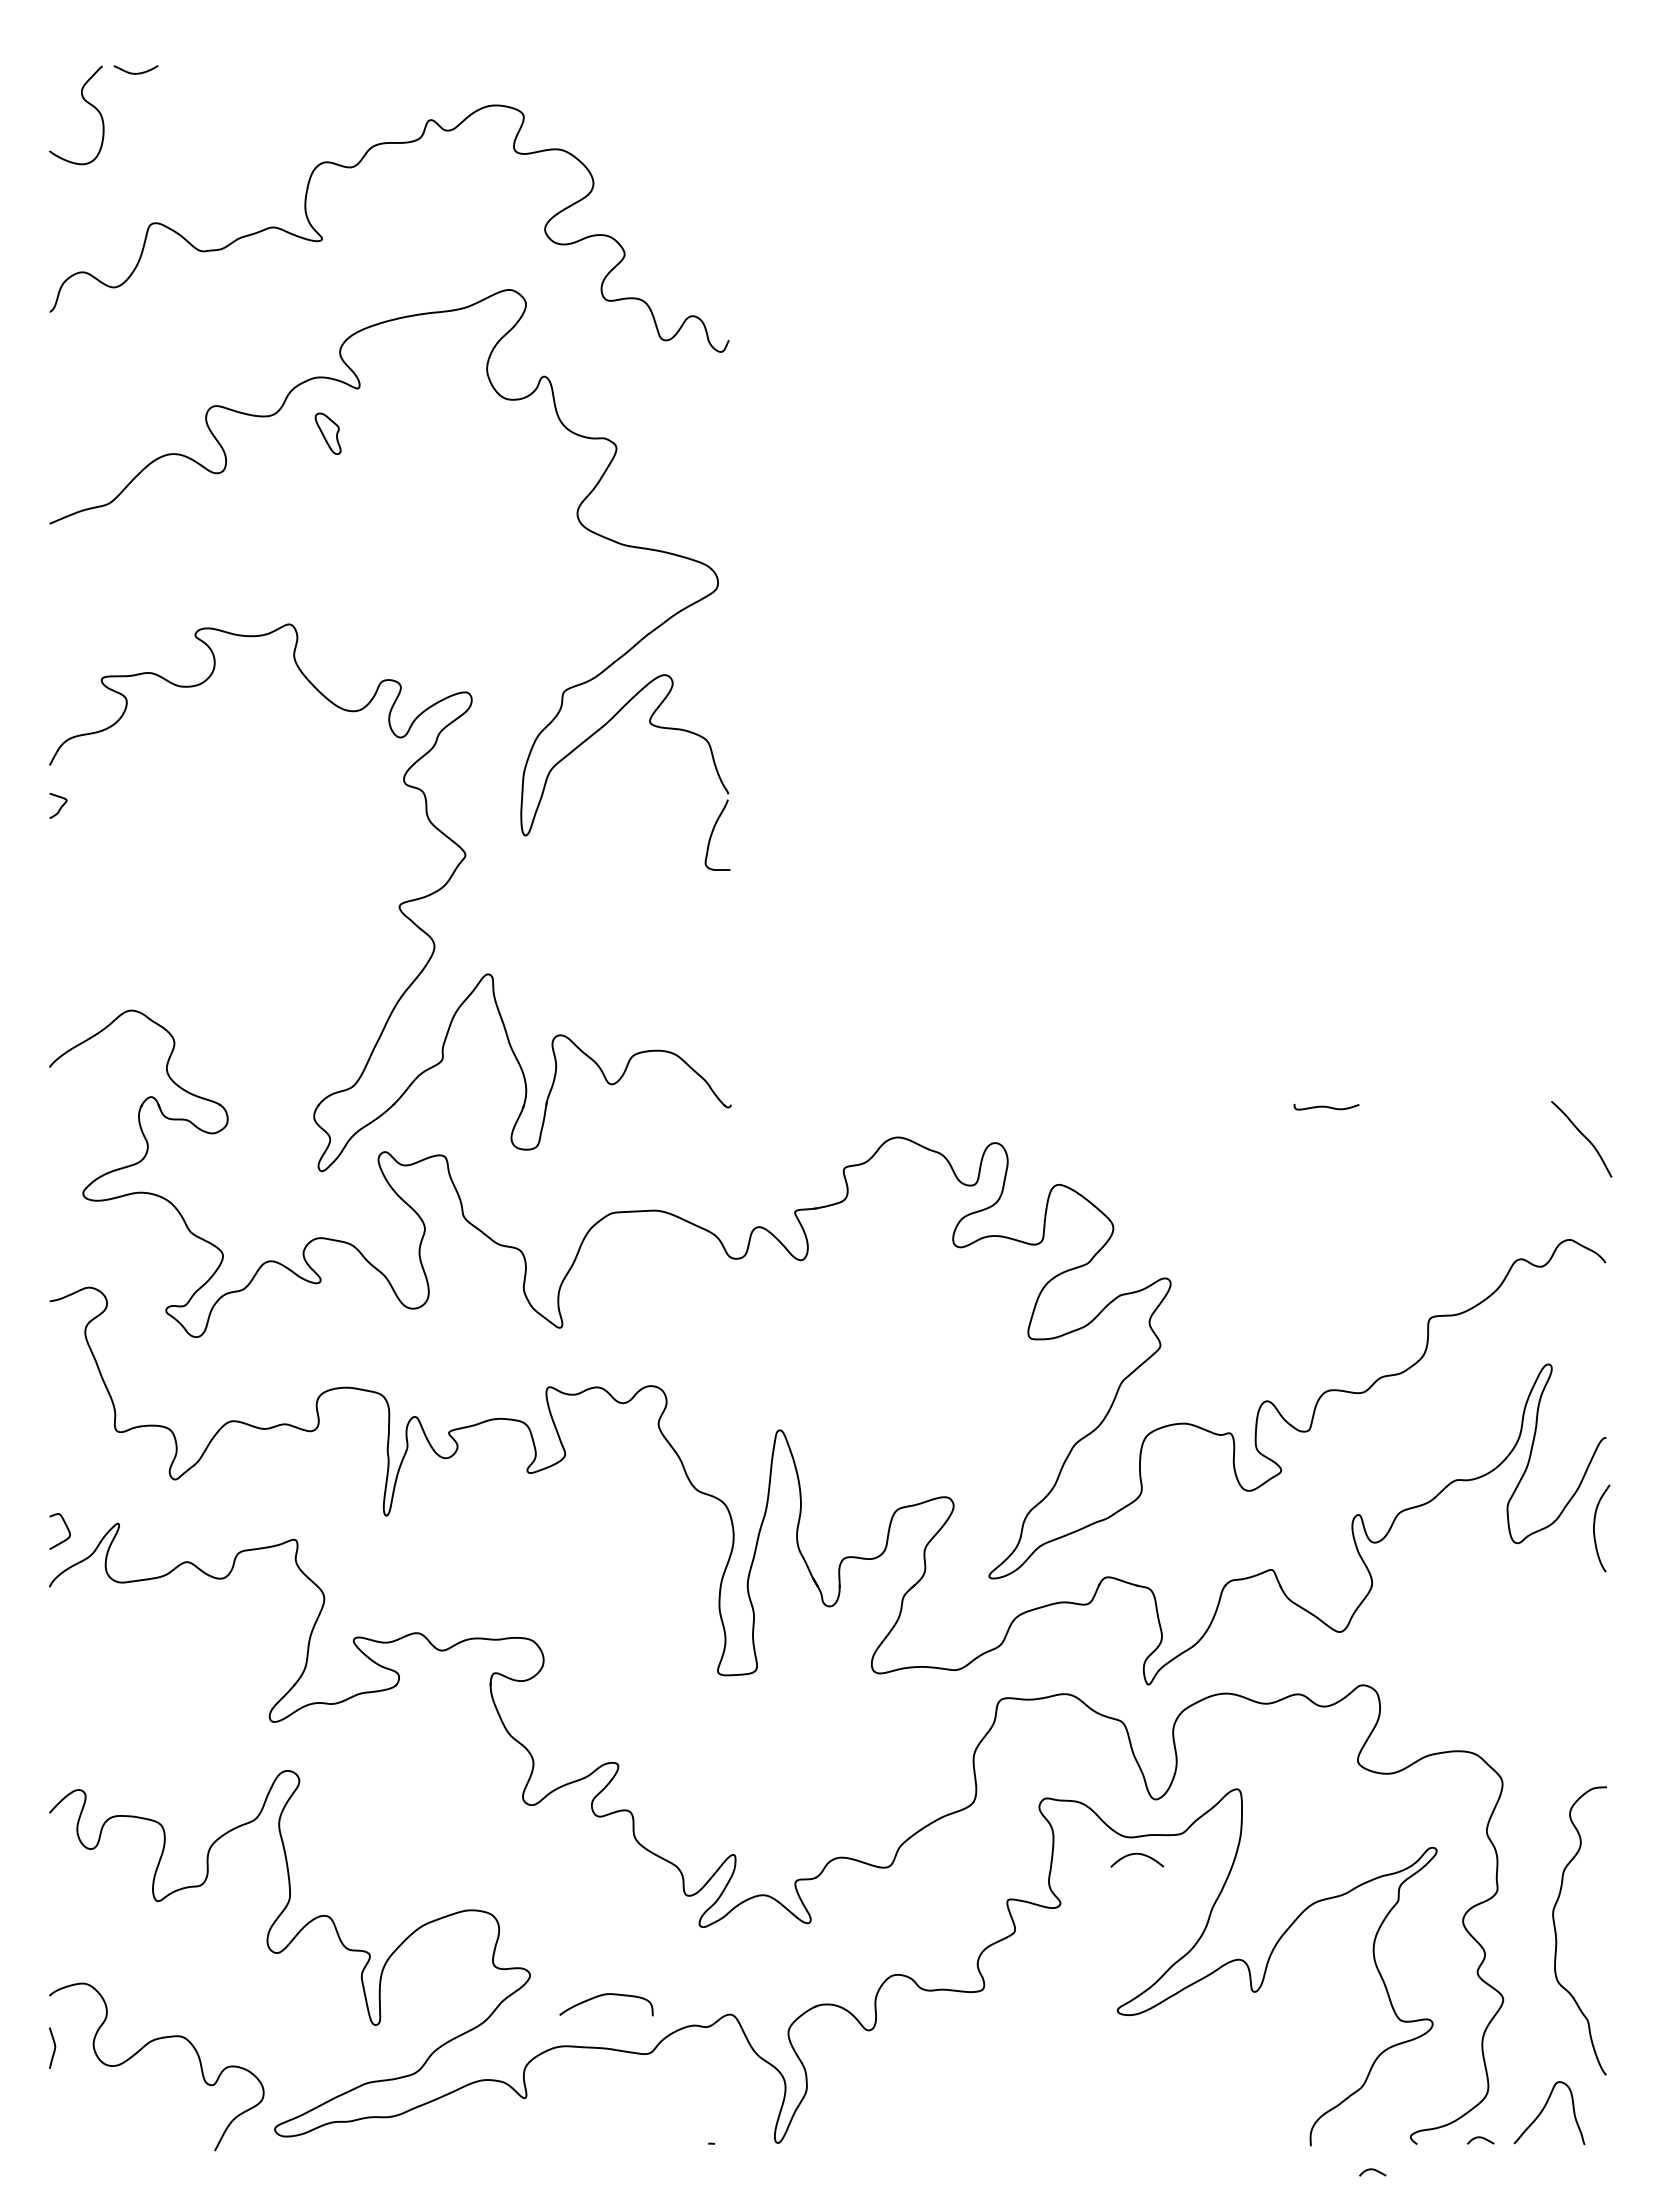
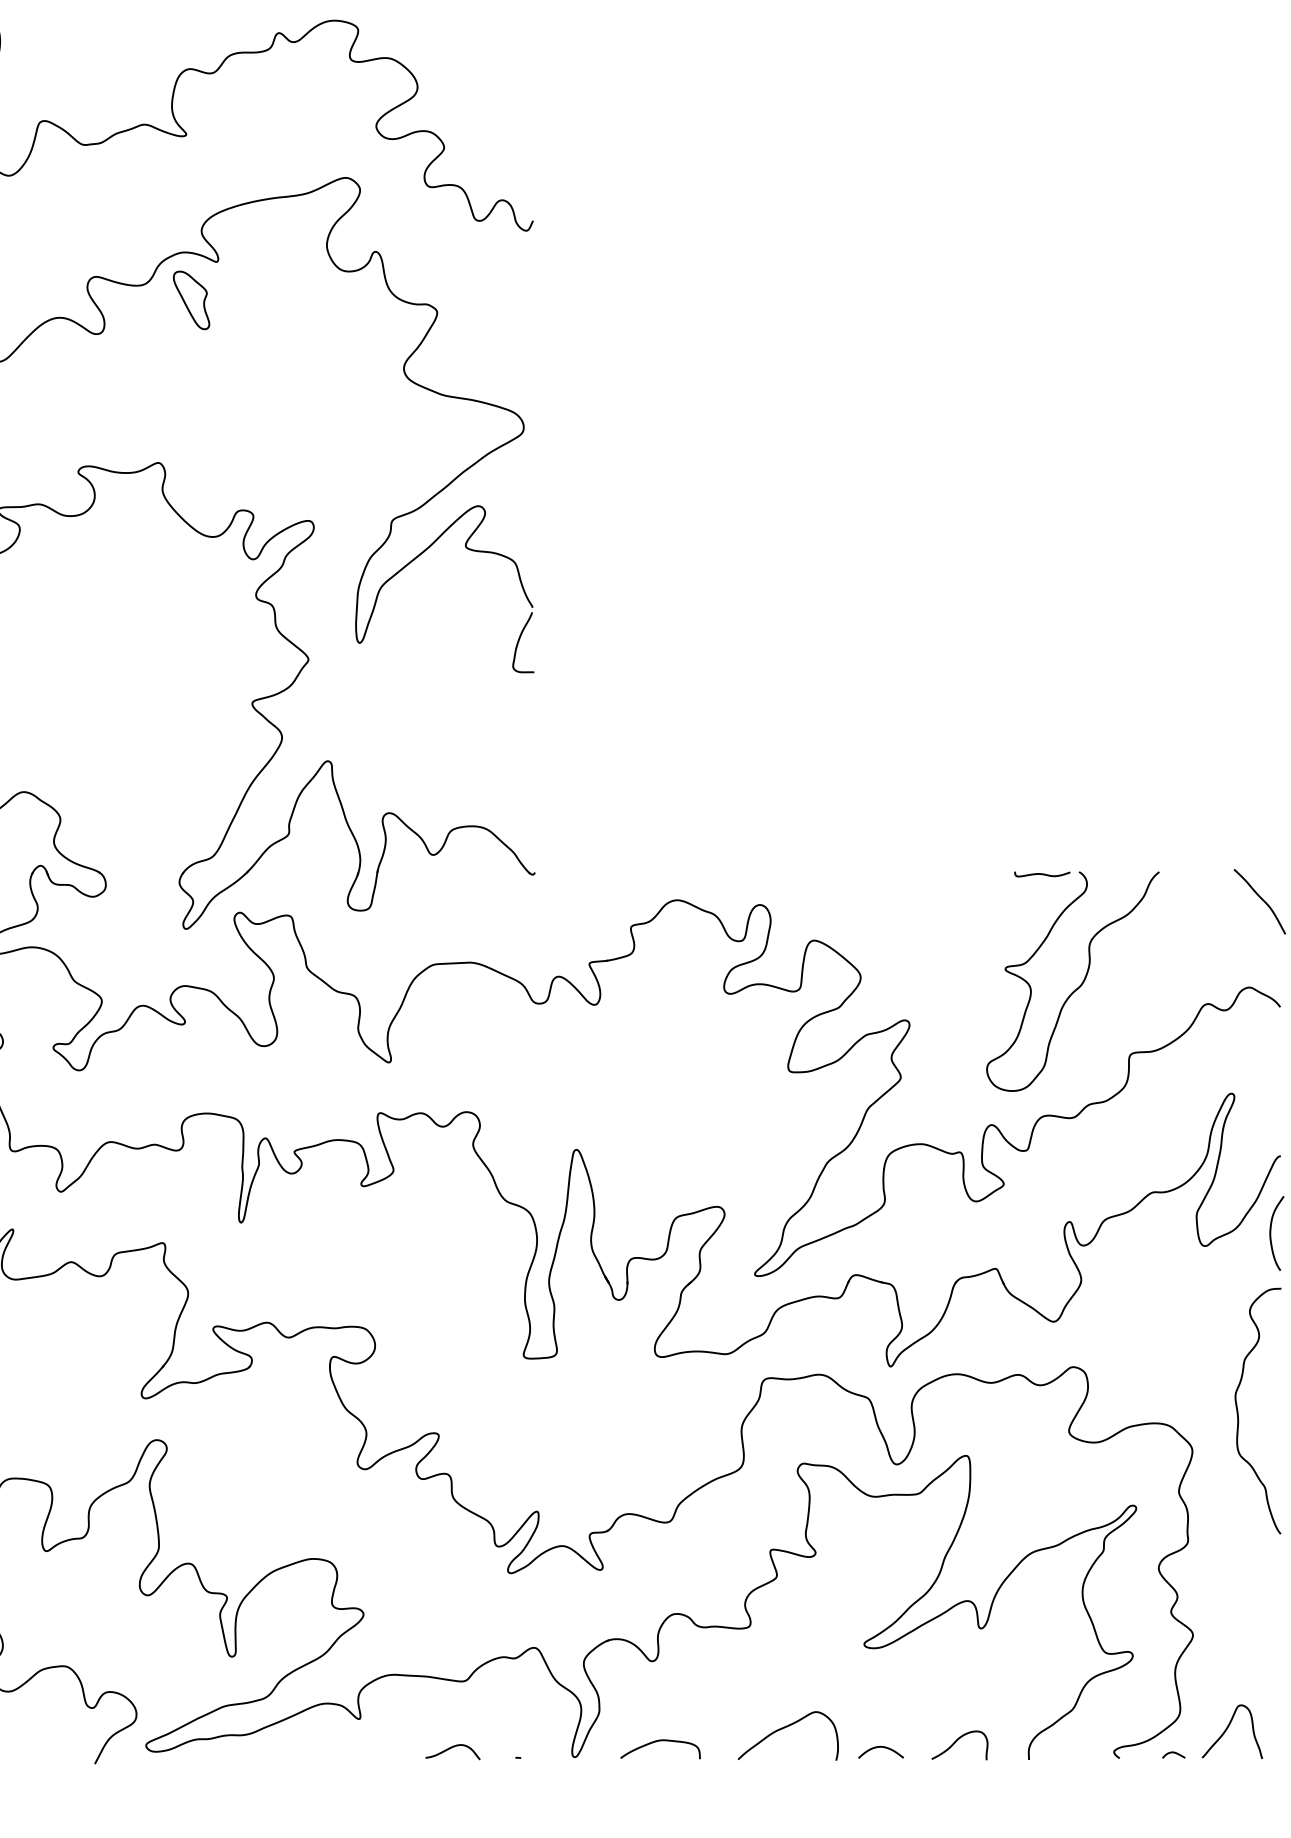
part: (327, 433) -> (190, 300), size x1.67
curve: (1368, 1239) -> (1078, 987), added
curve: (1137, 1854) -> (881, 1747), moved
curve: (1556, 1930) -> (1238, 1410), moved
curve: (606, 1995) -> (660, 1741), moved
curve: (1023, 2109) -> (784, 1728), added
curve: (1226, 2124) -> (957, 1741), added
curve: (633, 2132) -> (451, 1748), added
curve: (1372, 2170) -> (1081, 1780), removed

